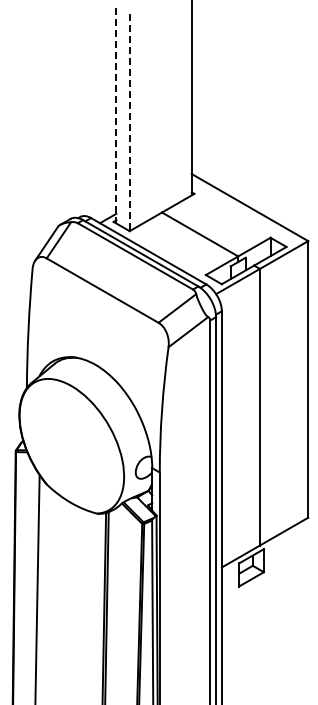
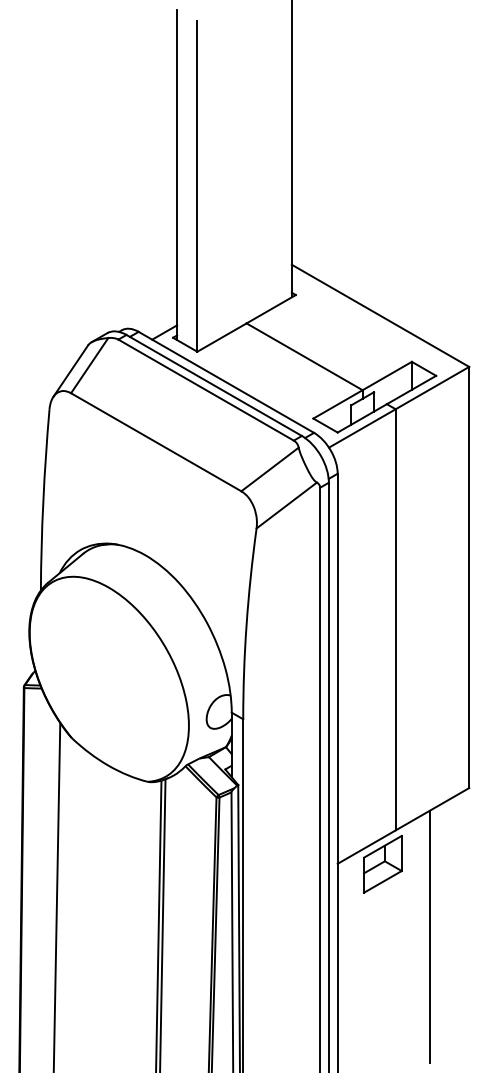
line: (116, 114) -> (177, 174), dashed -> solid
line: (129, 123) -> (197, 187), dashed -> solid
line: (282, 615) -> (430, 936), added

